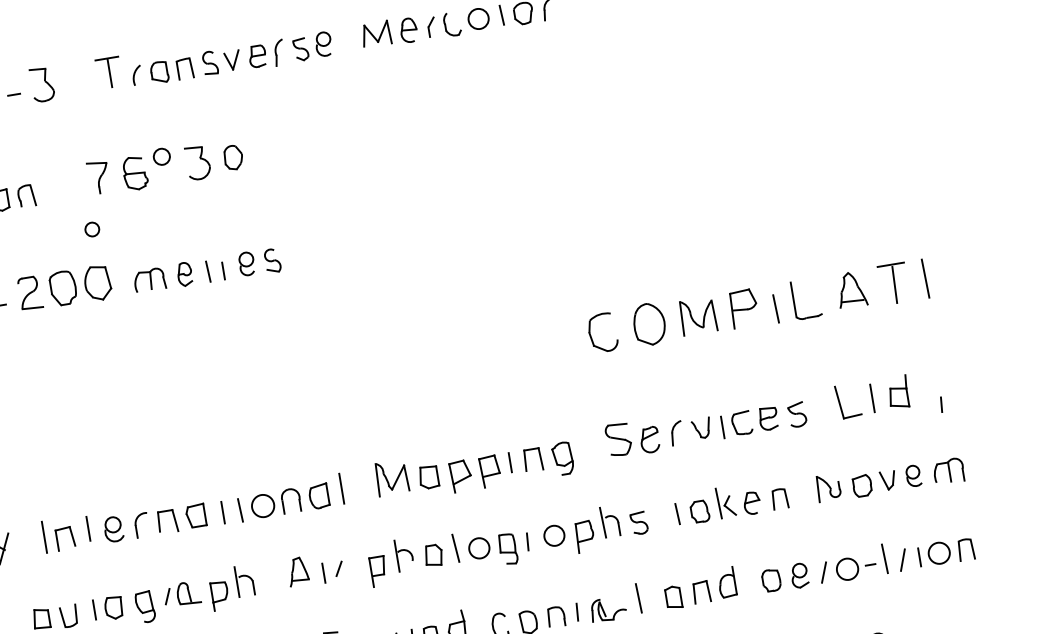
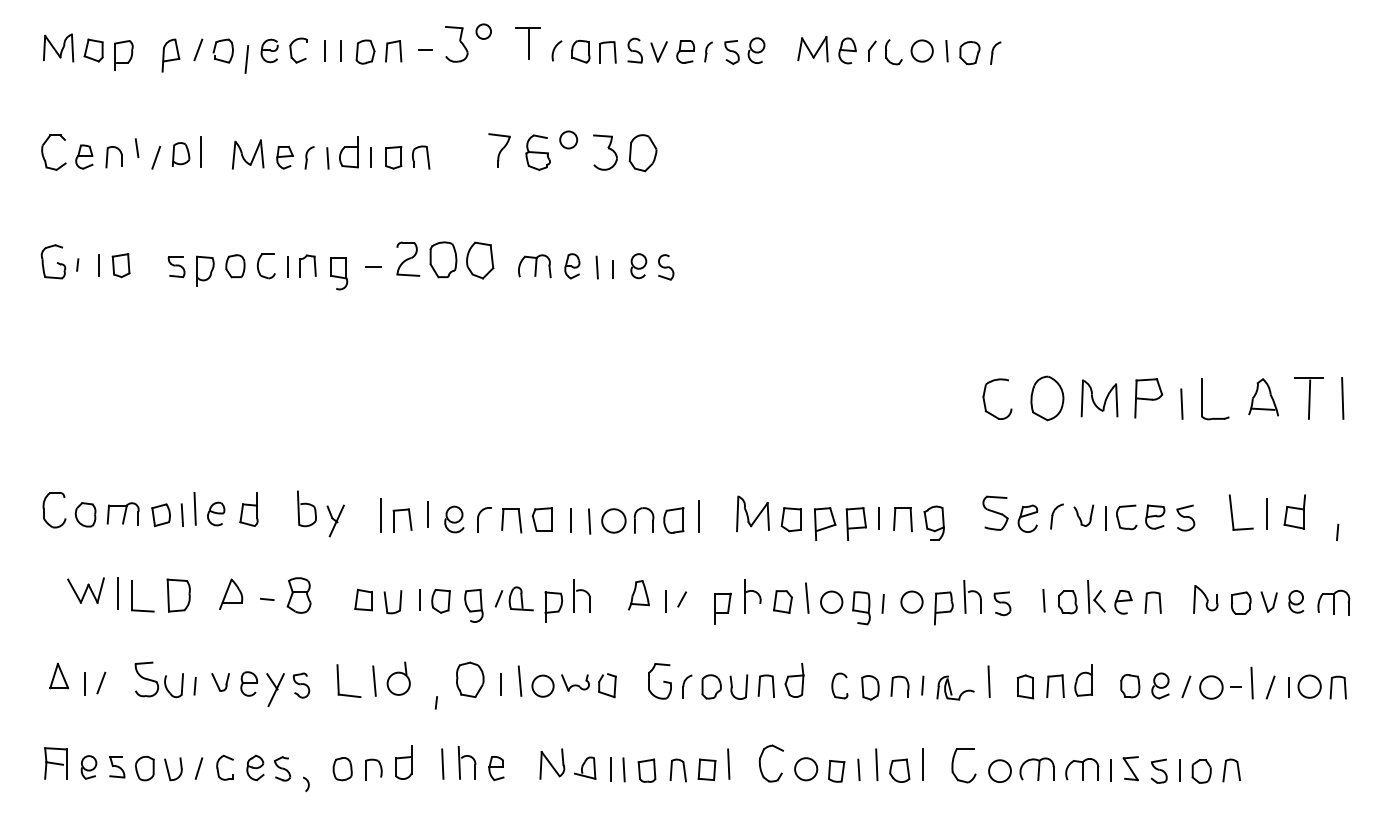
part: (278, 52) -> (708, 51), size x0.71
part: (232, 158) -> (642, 153), size x1.43
circle: (92, 229) -> (483, 31), moved

